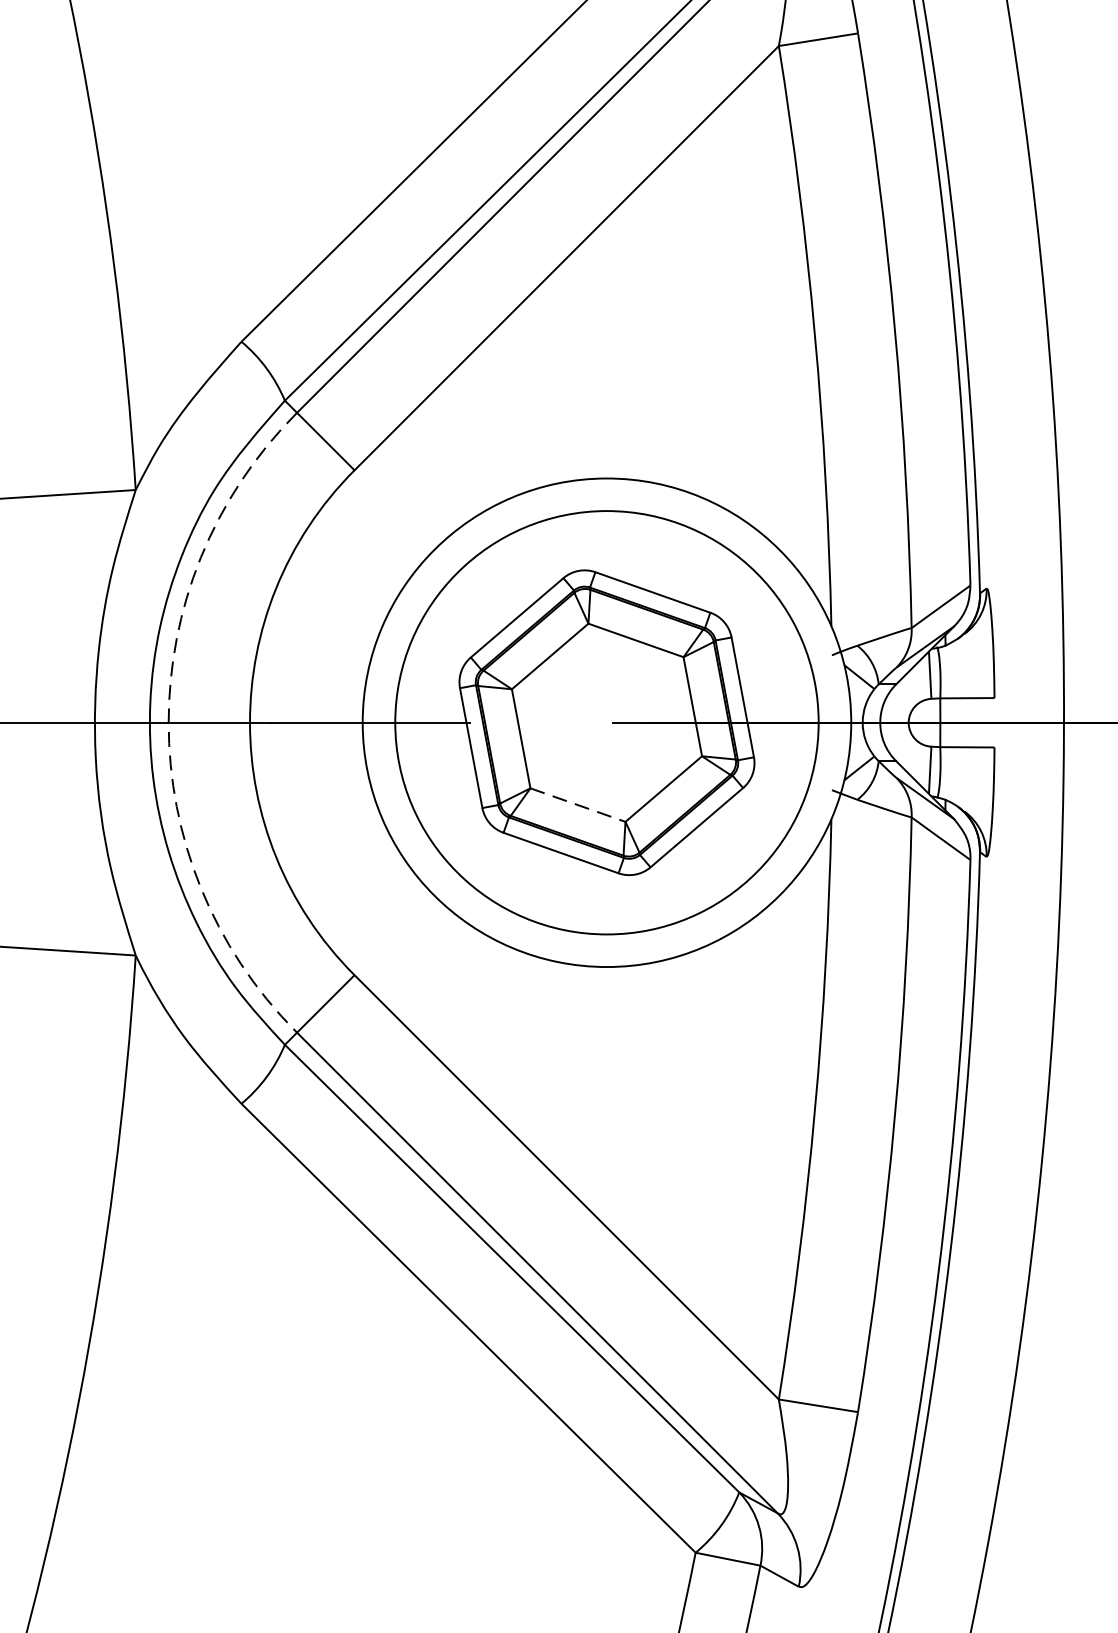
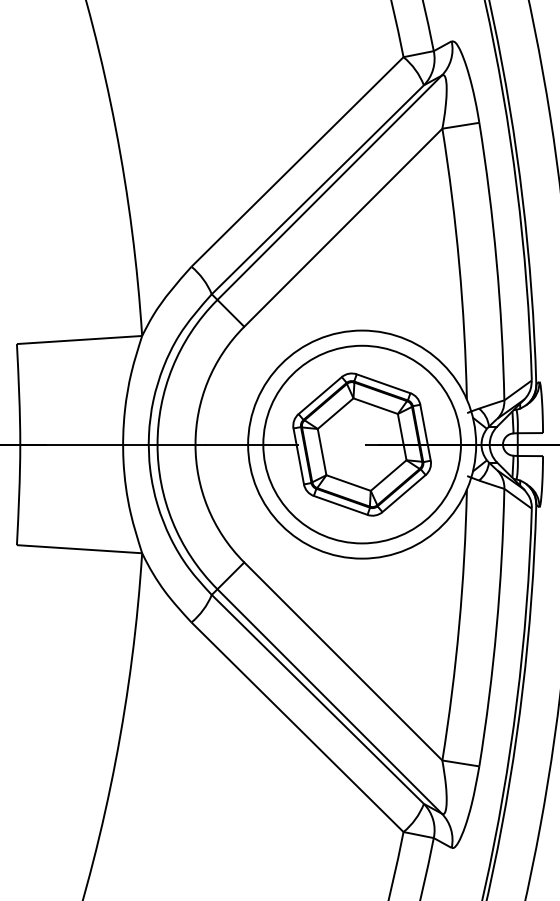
arc: (168, 722) -> (157, 444), dashed -> solid
line: (577, 806) -> (348, 483), dashed -> solid

